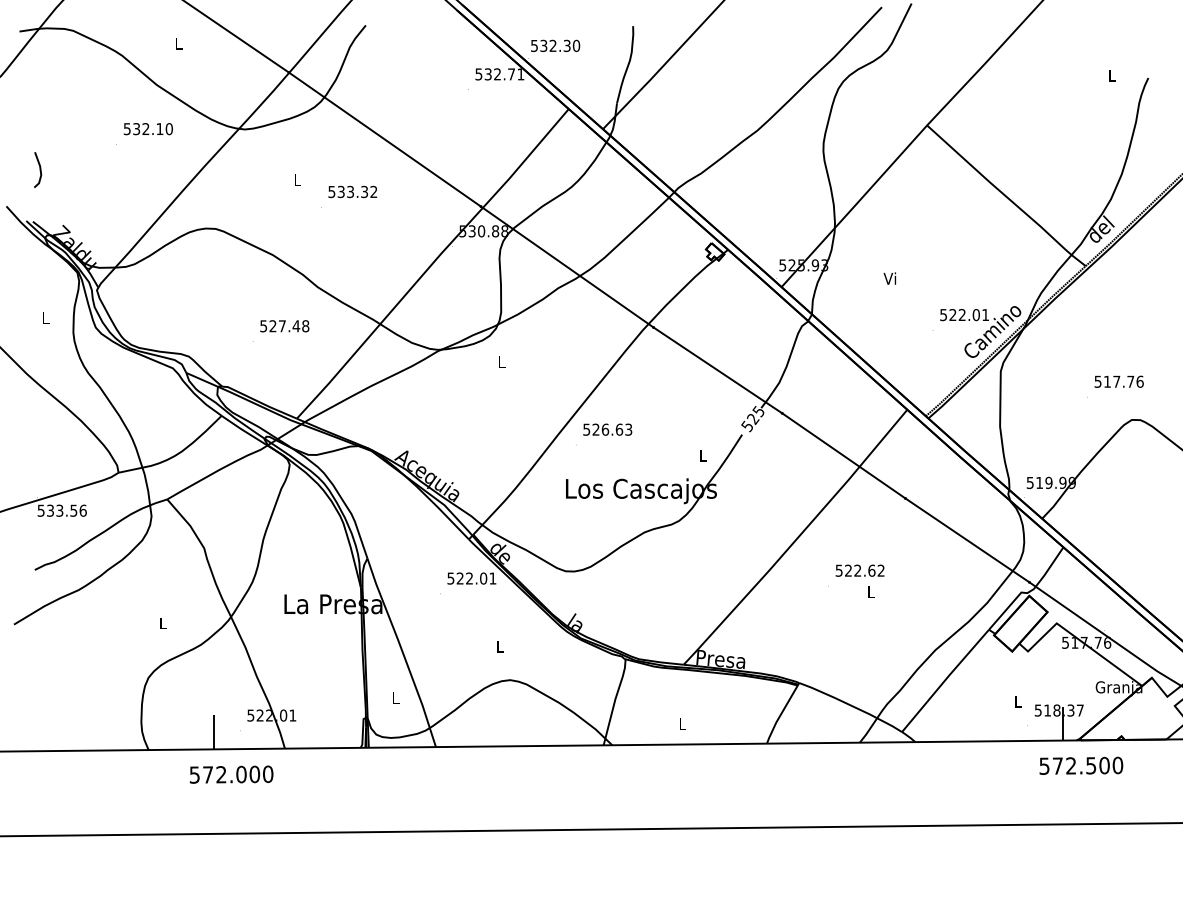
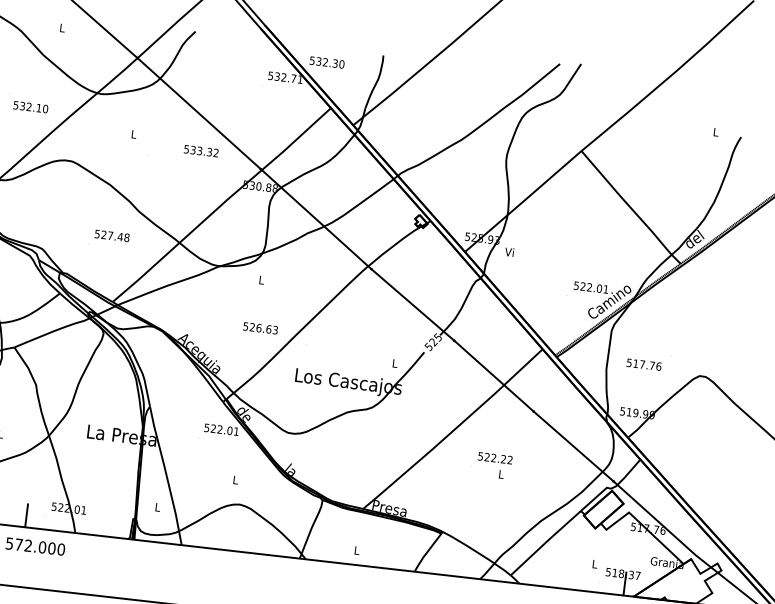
text: (147, 129) -> (30, 107), moved
text: (352, 191) -> (201, 150), moved
text: (889, 278) -> (509, 252), moved
text: (1118, 381) -> (643, 364), moved
text: (607, 429) -> (260, 328), moved
text: (871, 570) -> (503, 459), 522.62 -> 522.22

